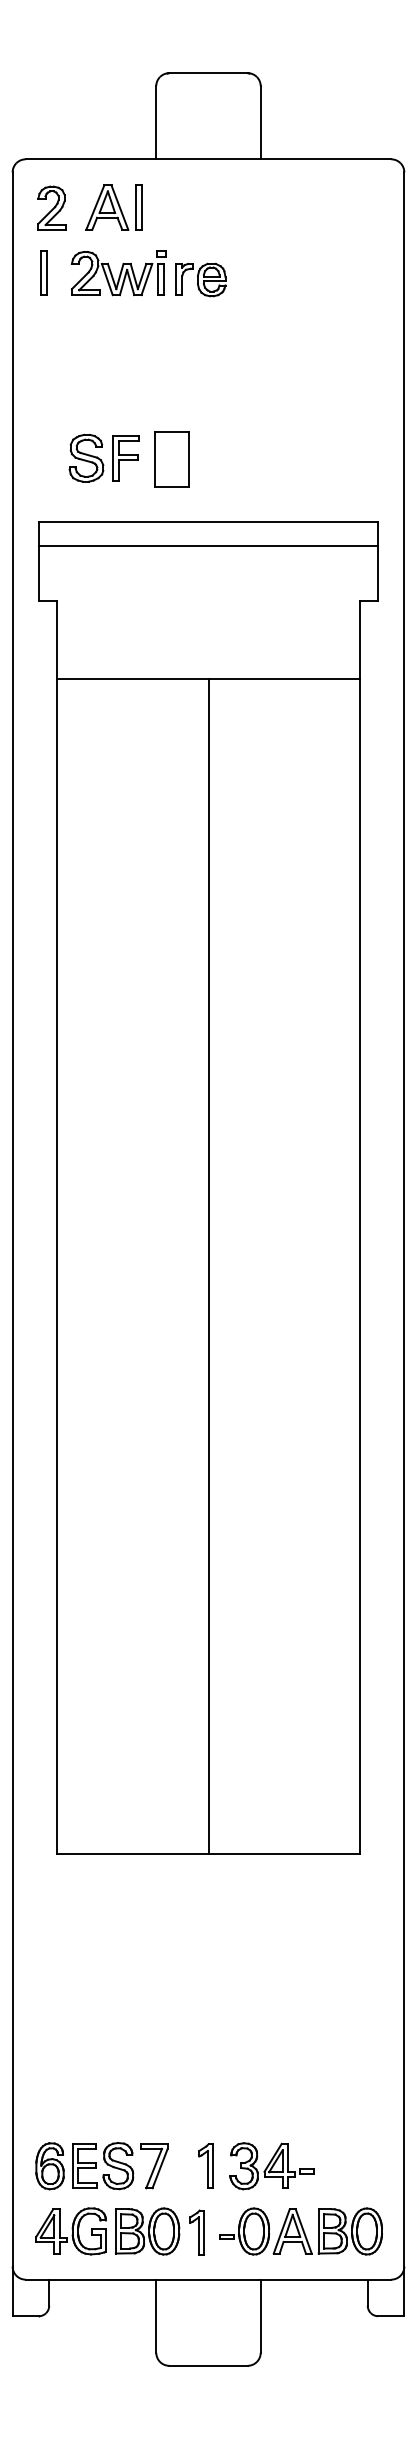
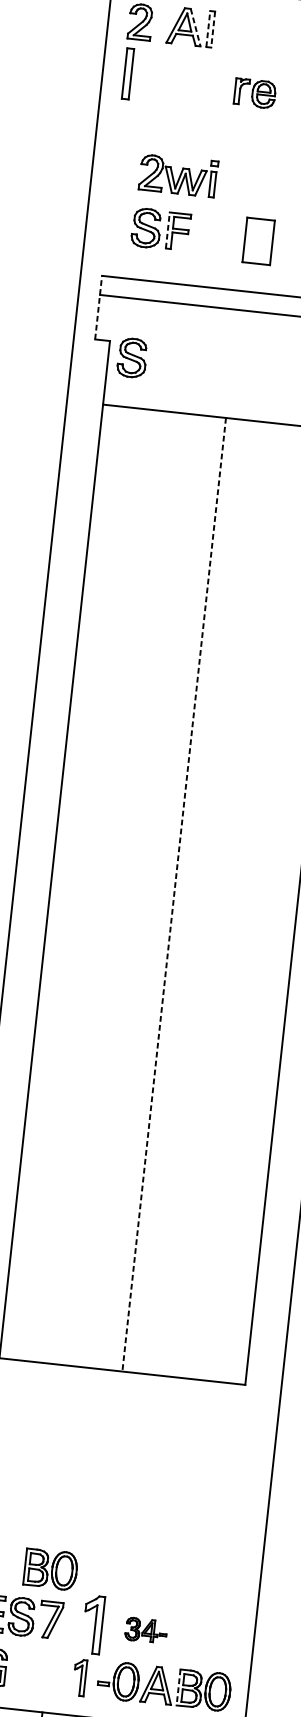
line: (119, 207) -> (195, 27), solid -> dashed
line: (135, 207) -> (208, 28), solid -> dashed
line: (141, 208) -> (213, 30), solid -> dashed
part: (43, 272) -> (127, 73), size x1.4
part: (118, 273) -> (178, 175), moved
line: (112, 457) -> (167, 229), solid -> dashed
part: (171, 459) -> (258, 241), moved
line: (38, 560) -> (98, 306), solid -> dashed
part: (86, 617) -> (132, 357), added
line: (208, 1266) -> (174, 894), solid -> dashed
part: (205, 2165) -> (92, 1624), size x1.6
part: (271, 2166) -> (145, 1630), size x0.6
part: (147, 2231) -> (50, 1569), moved
line: (318, 2231) -> (178, 1687), solid -> dashed

